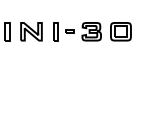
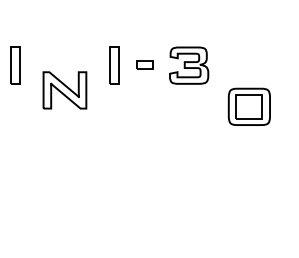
part: (31, 31) -> (64, 89), moved
part: (120, 31) -> (248, 106), moved

